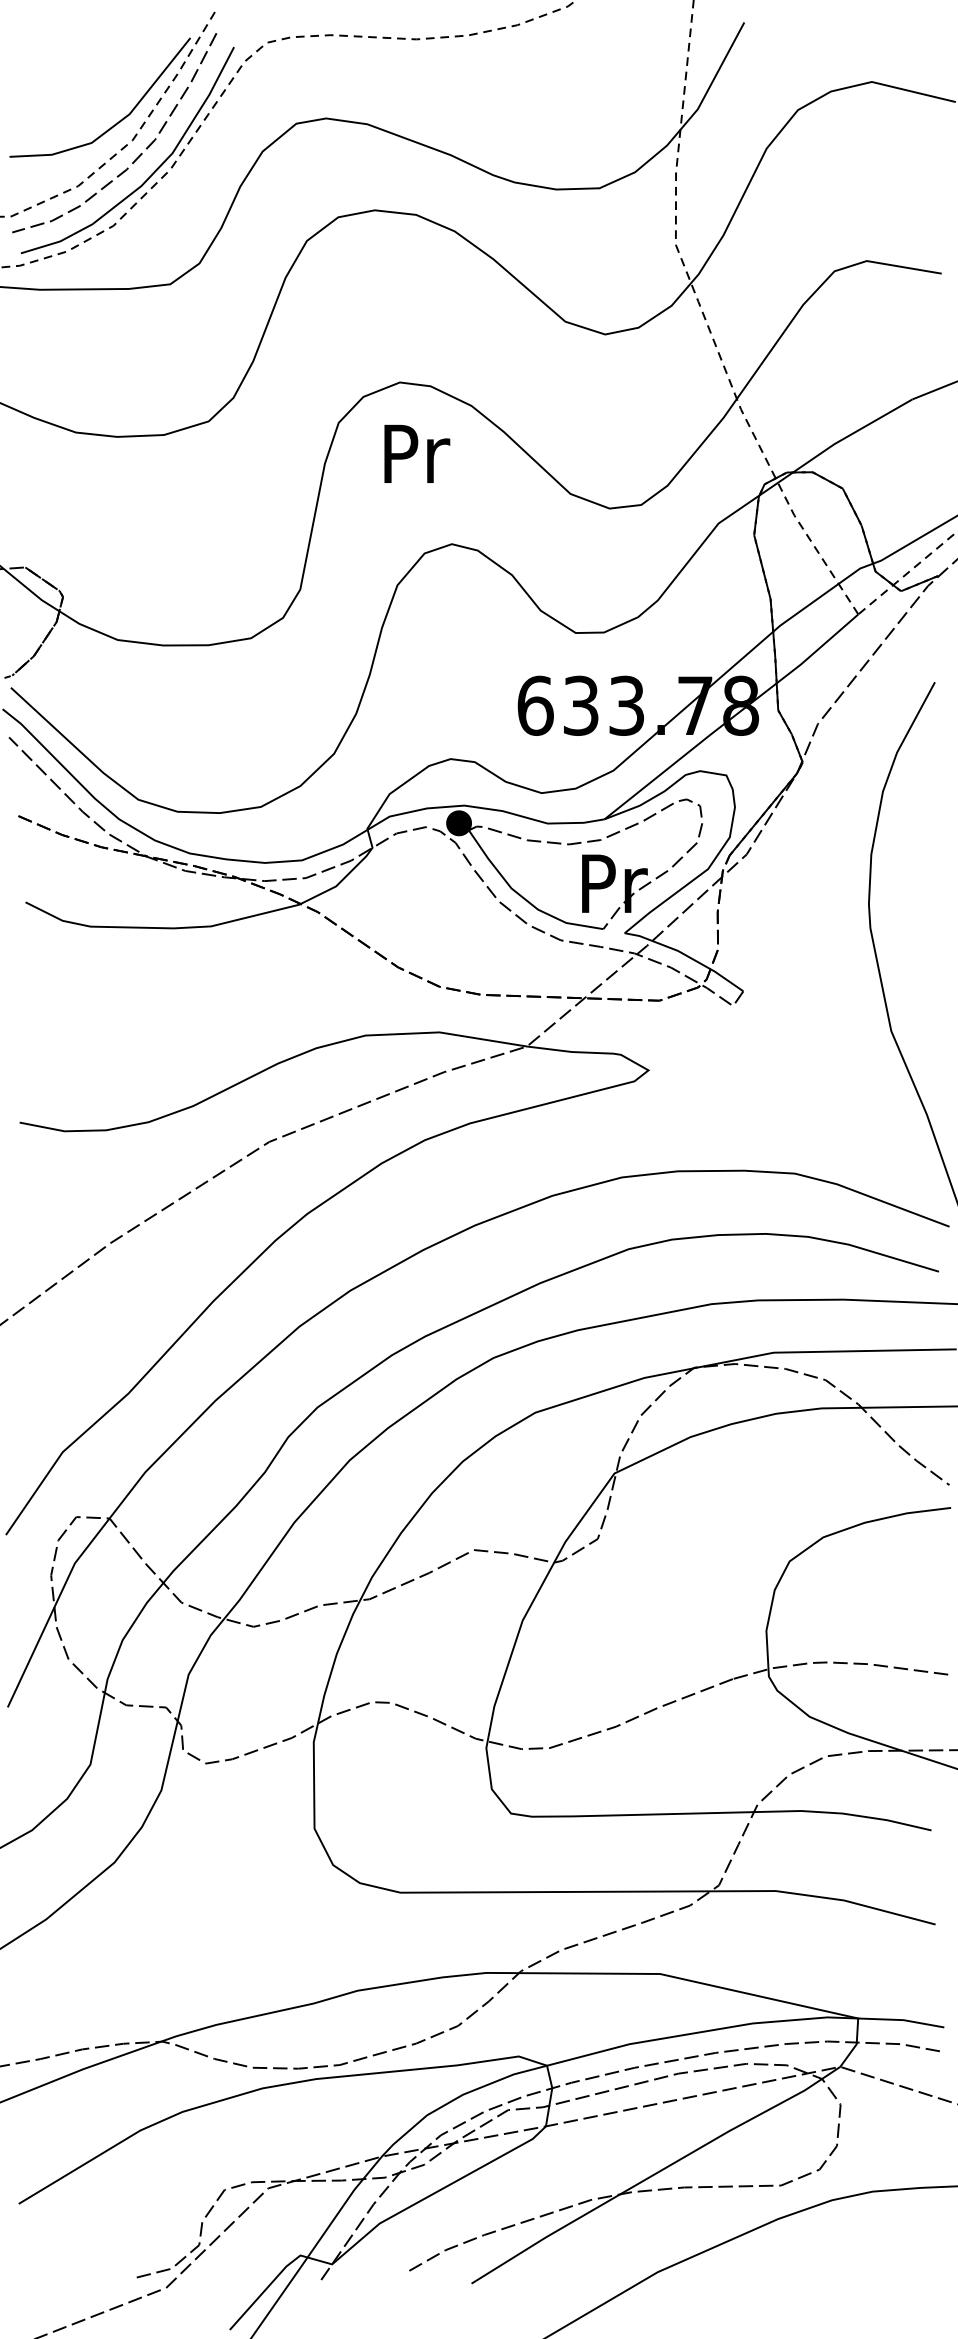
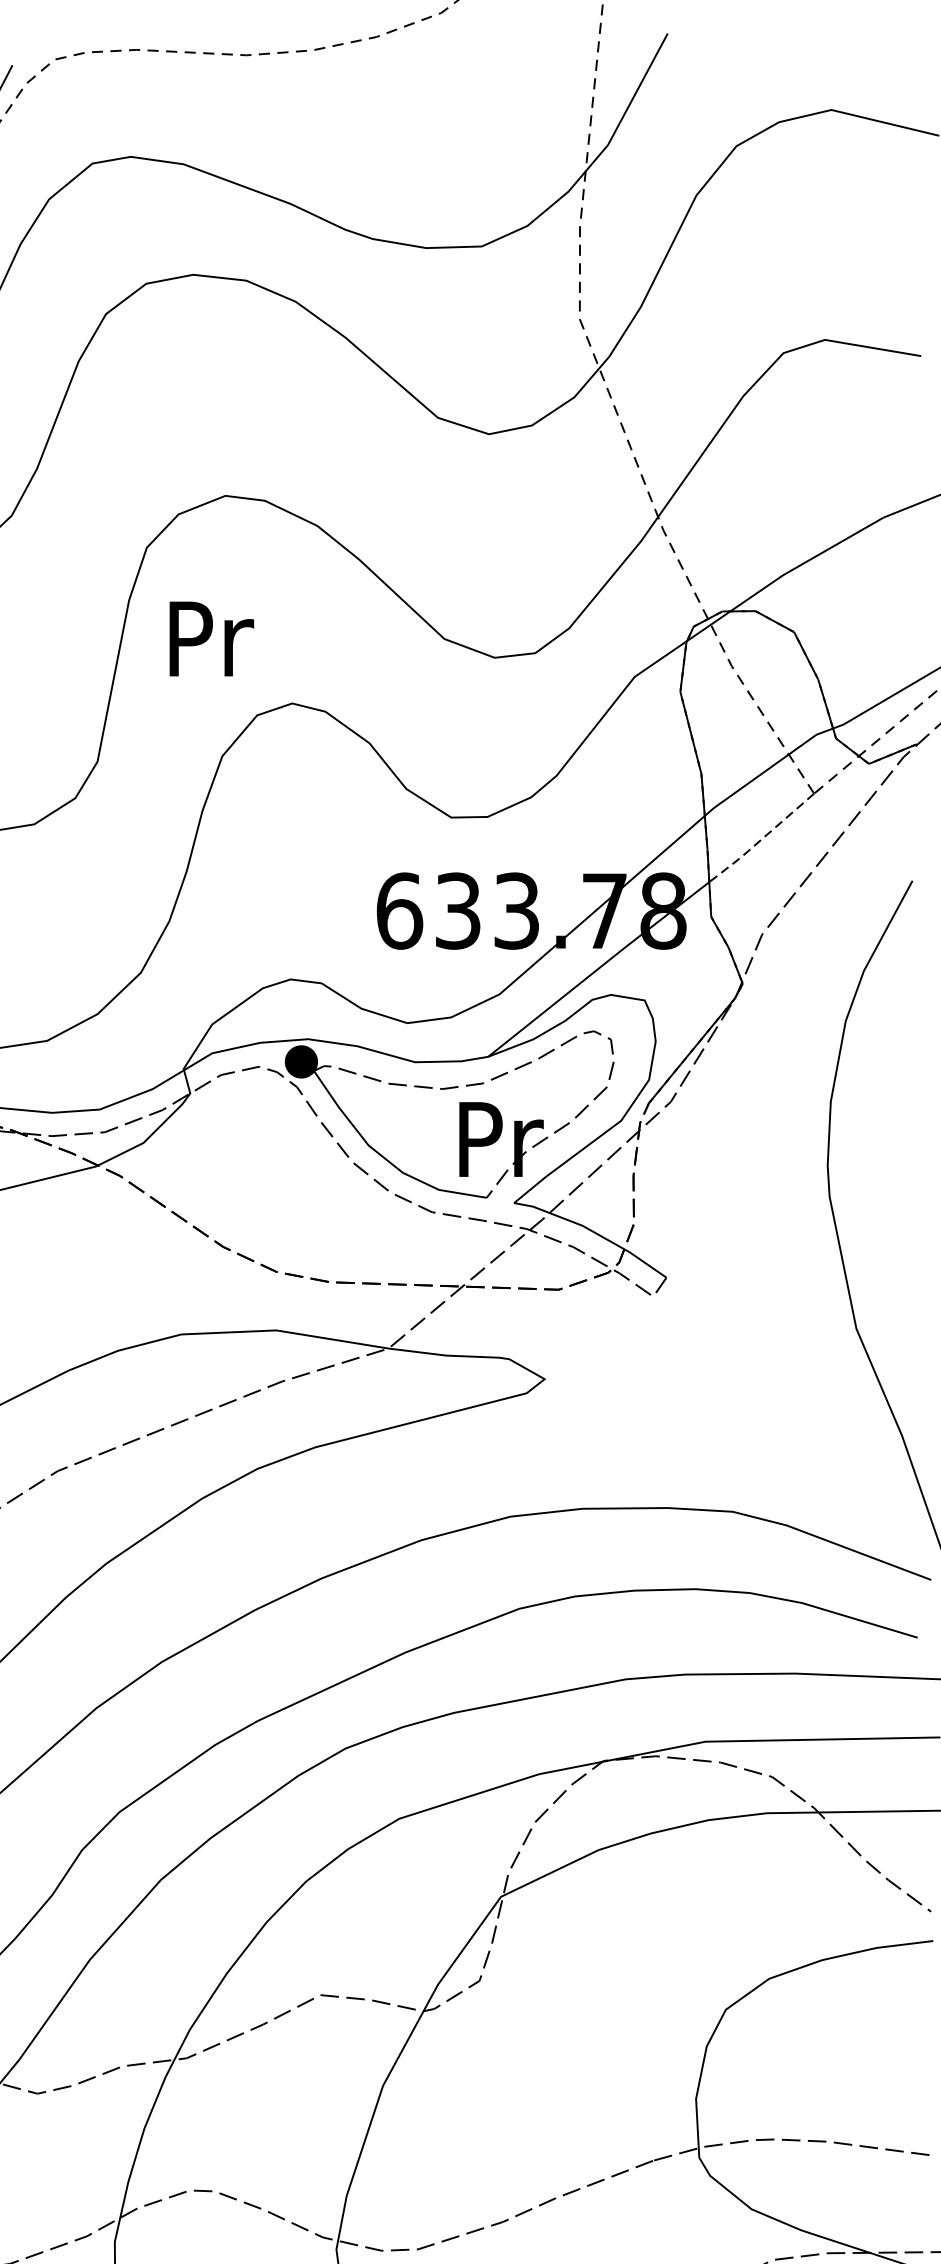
text: (417, 453) -> (212, 638), moved
line: (817, 650) -> (761, 840), solid -> dashed

